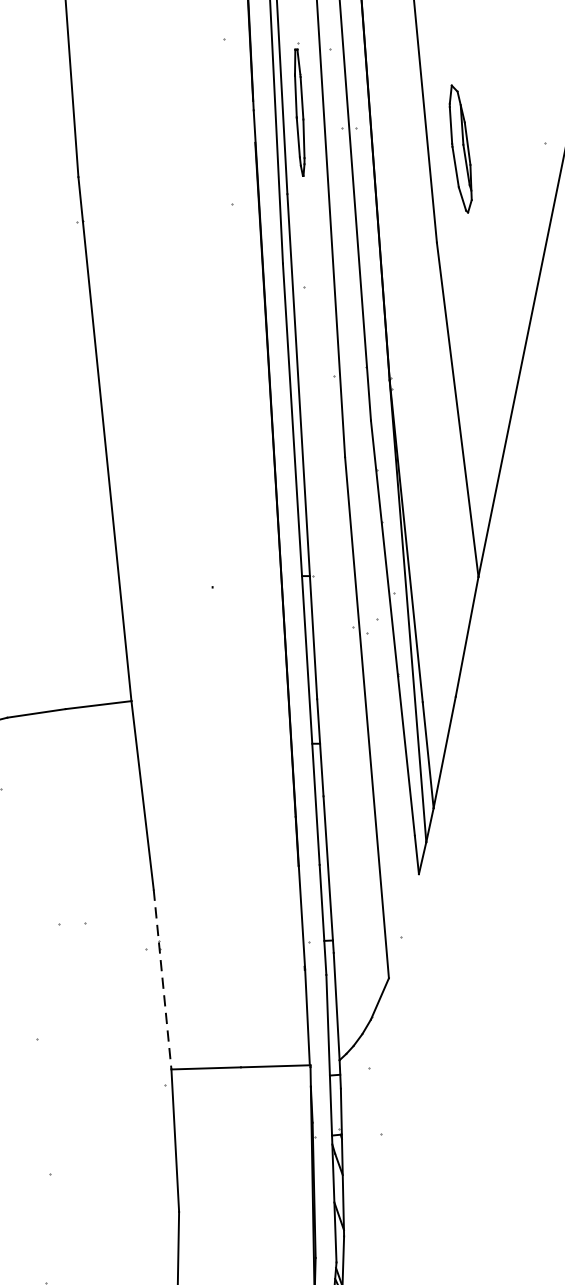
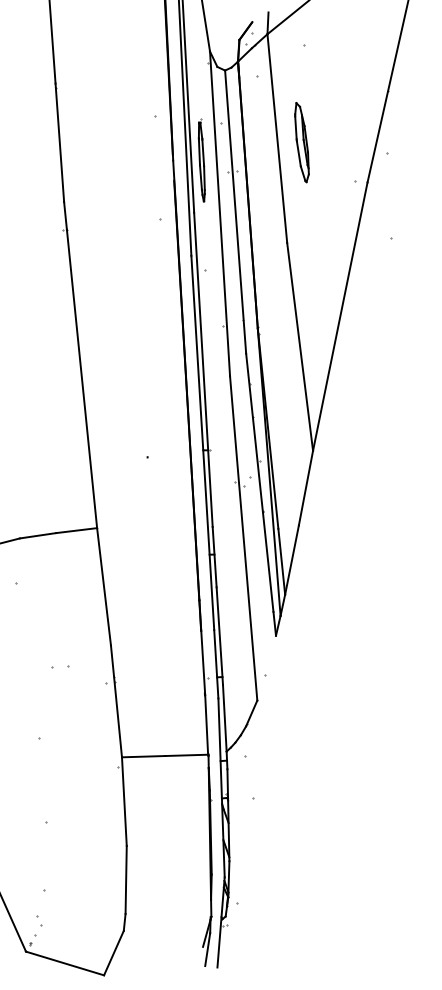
part: (459, 148) -> (301, 142), moved
line: (162, 979) -> (116, 701), dashed -> solid

